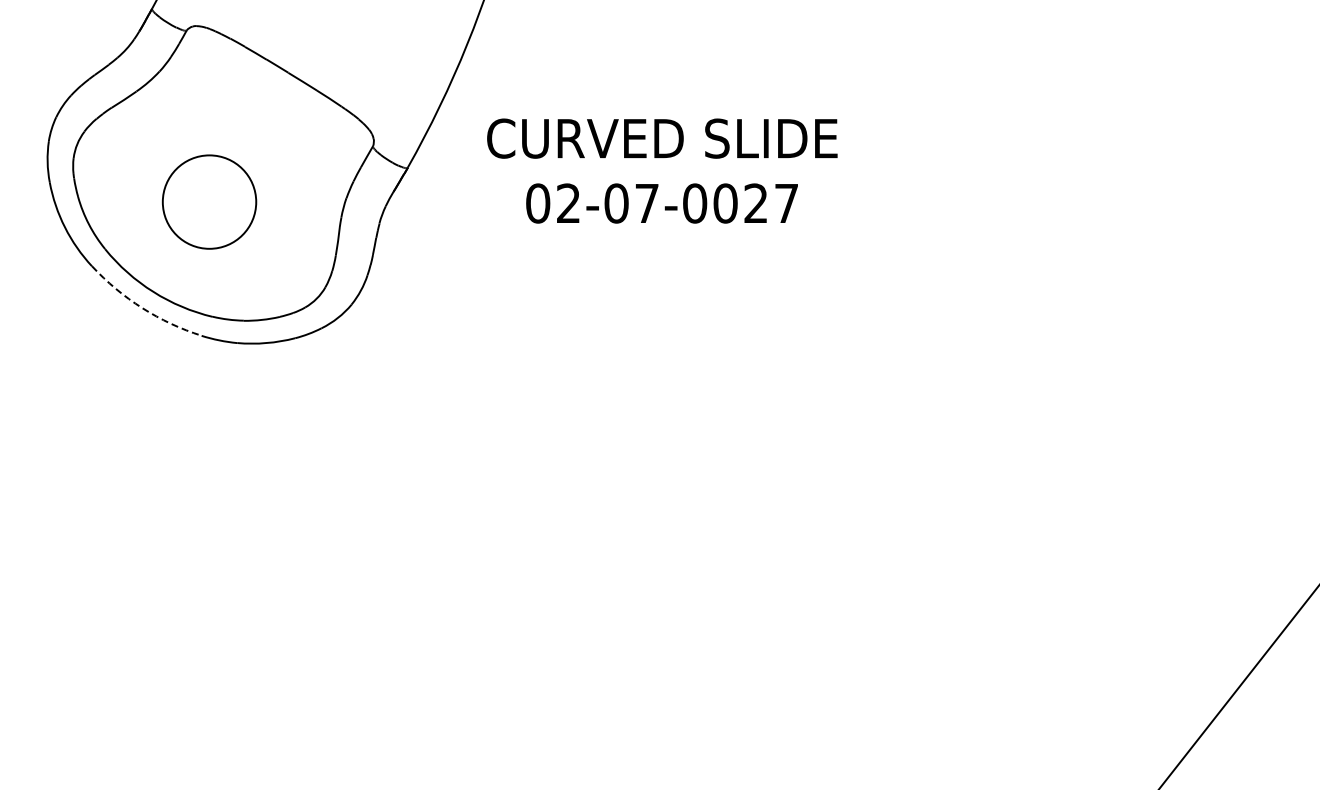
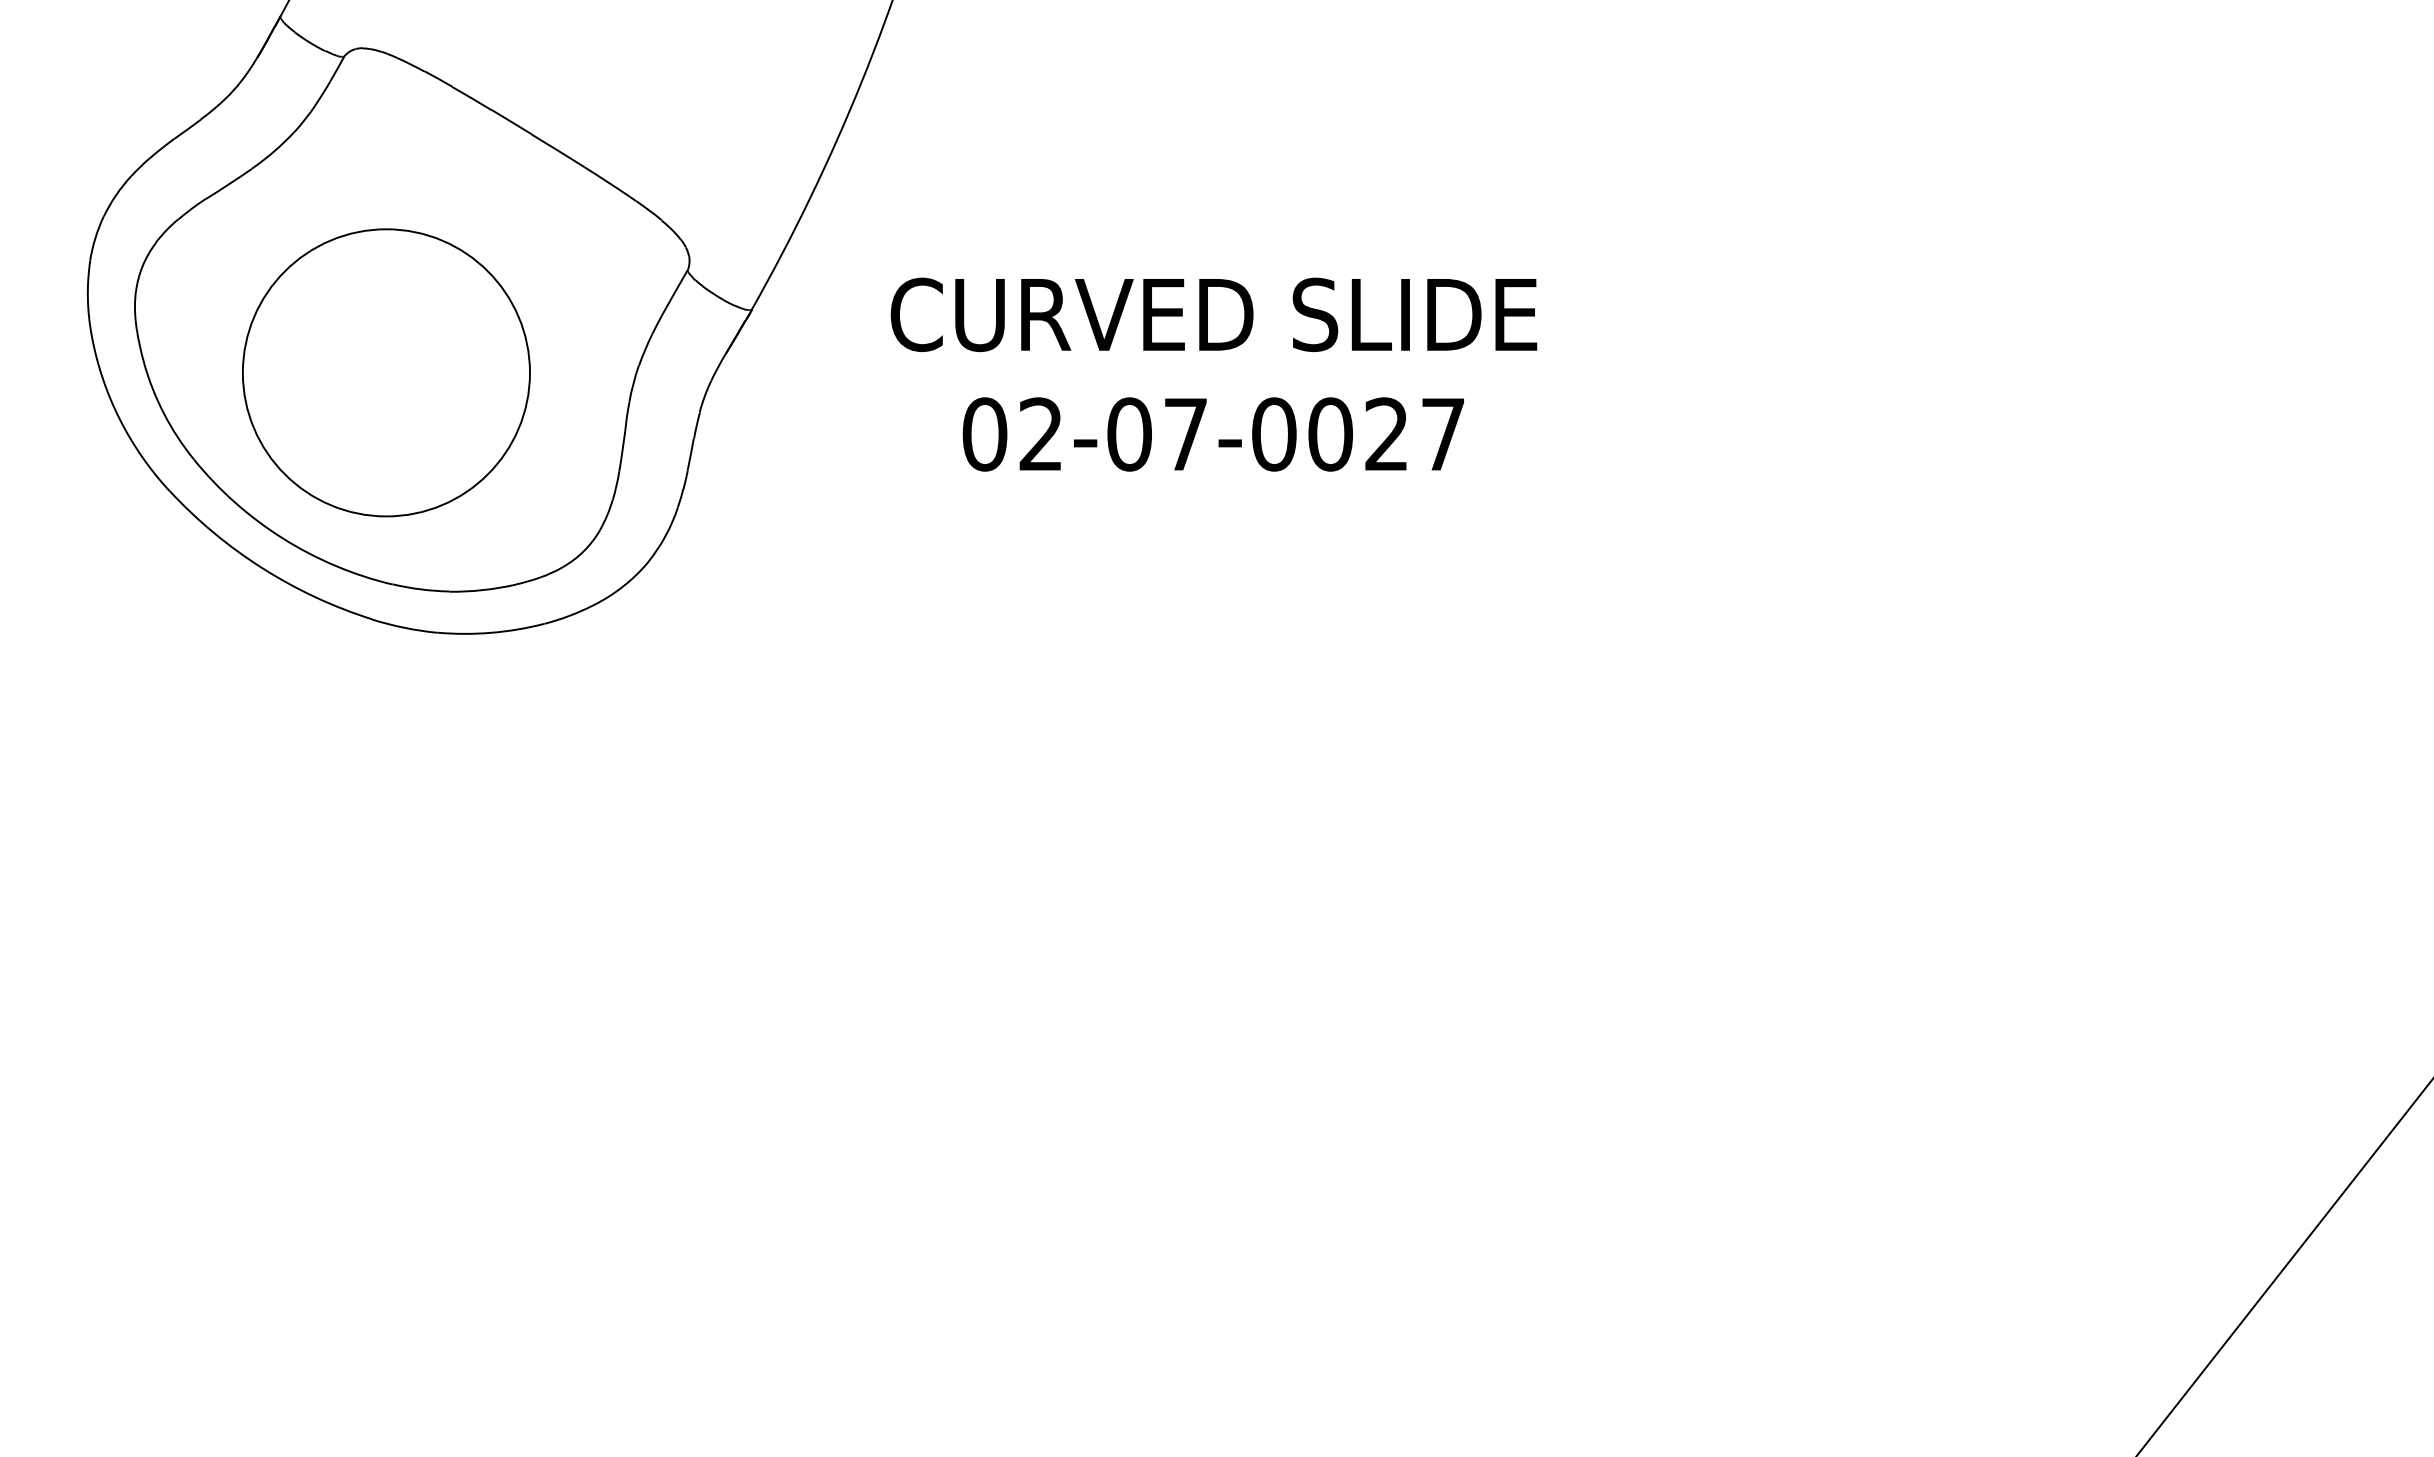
text: (662, 170) -> (1214, 373), moved
circle: (209, 201) -> (386, 371), size x1.67
arc: (142, 308) -> (262, 569), dashed -> solid

